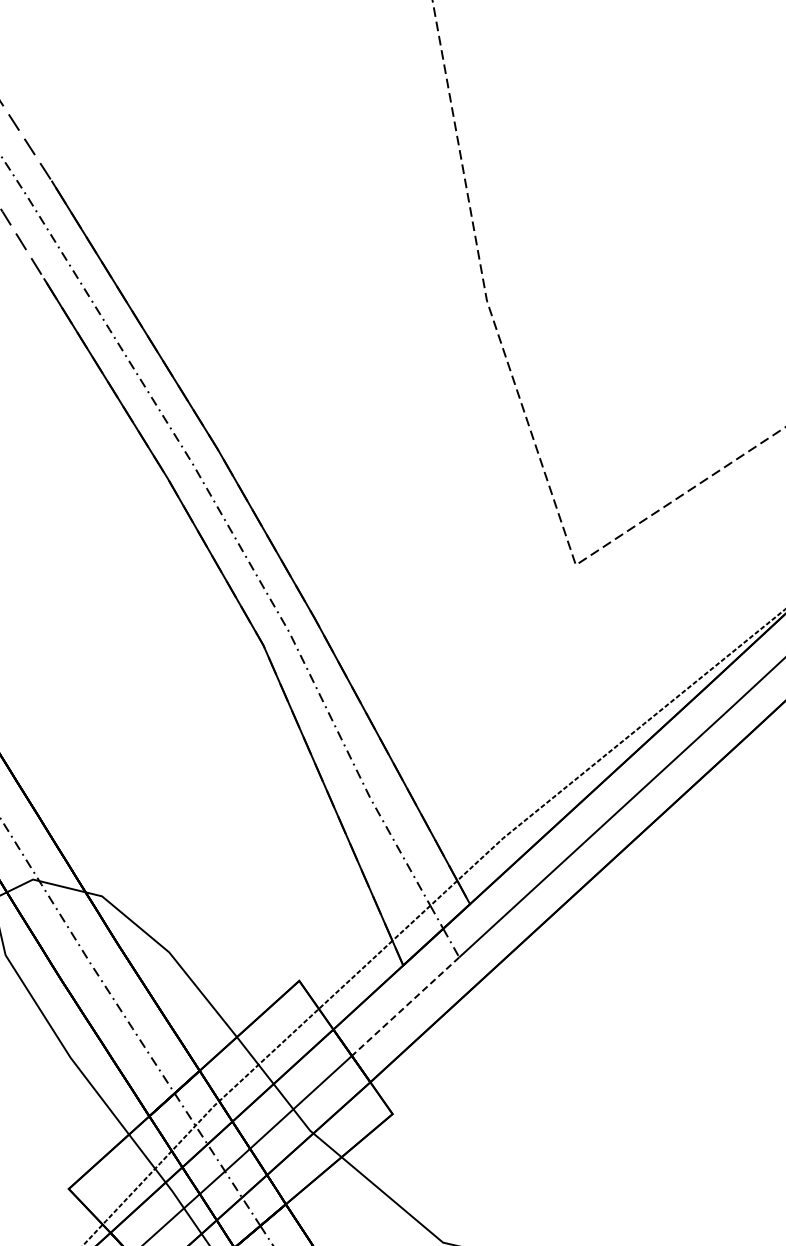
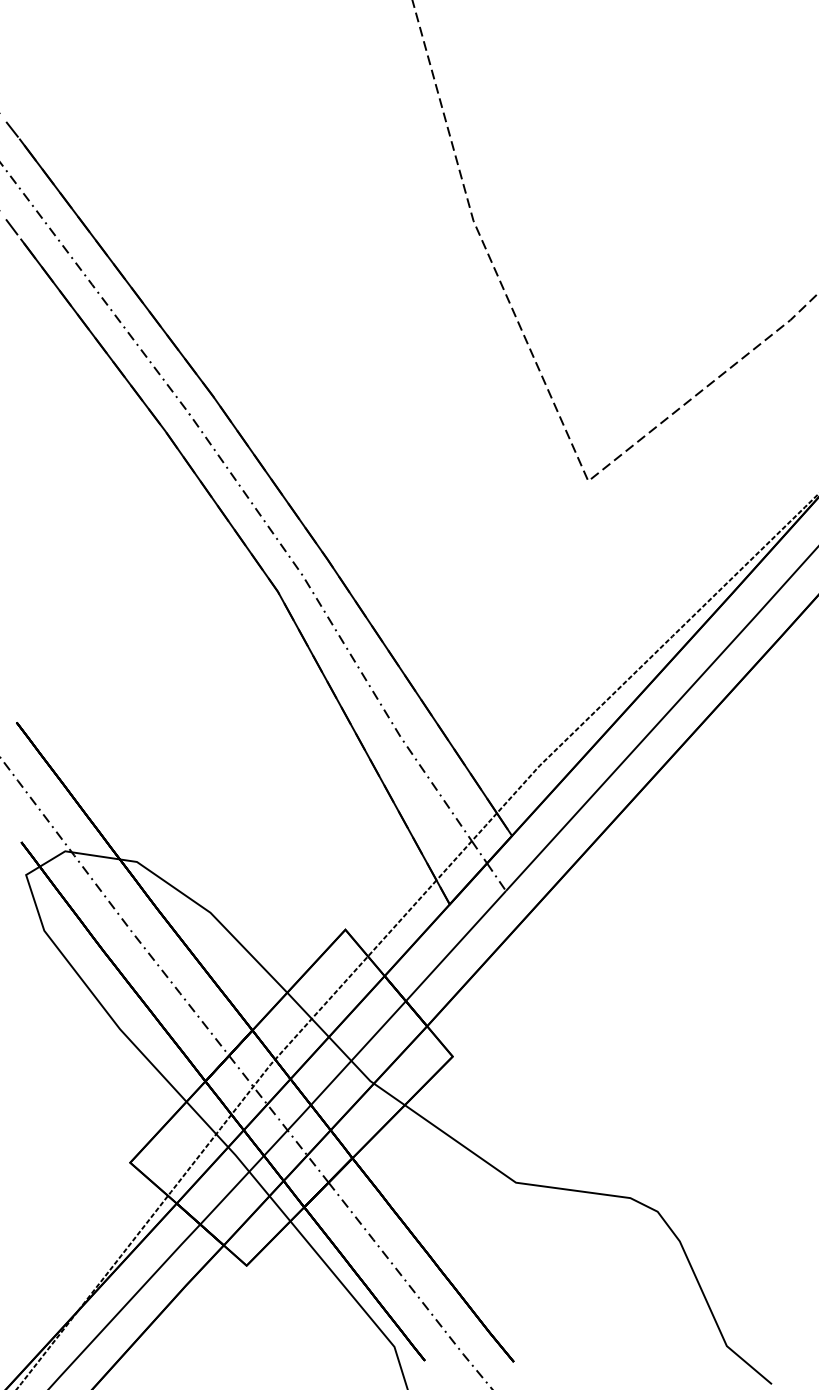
line: (405, 1006) -> (455, 946), dashed -> solid

